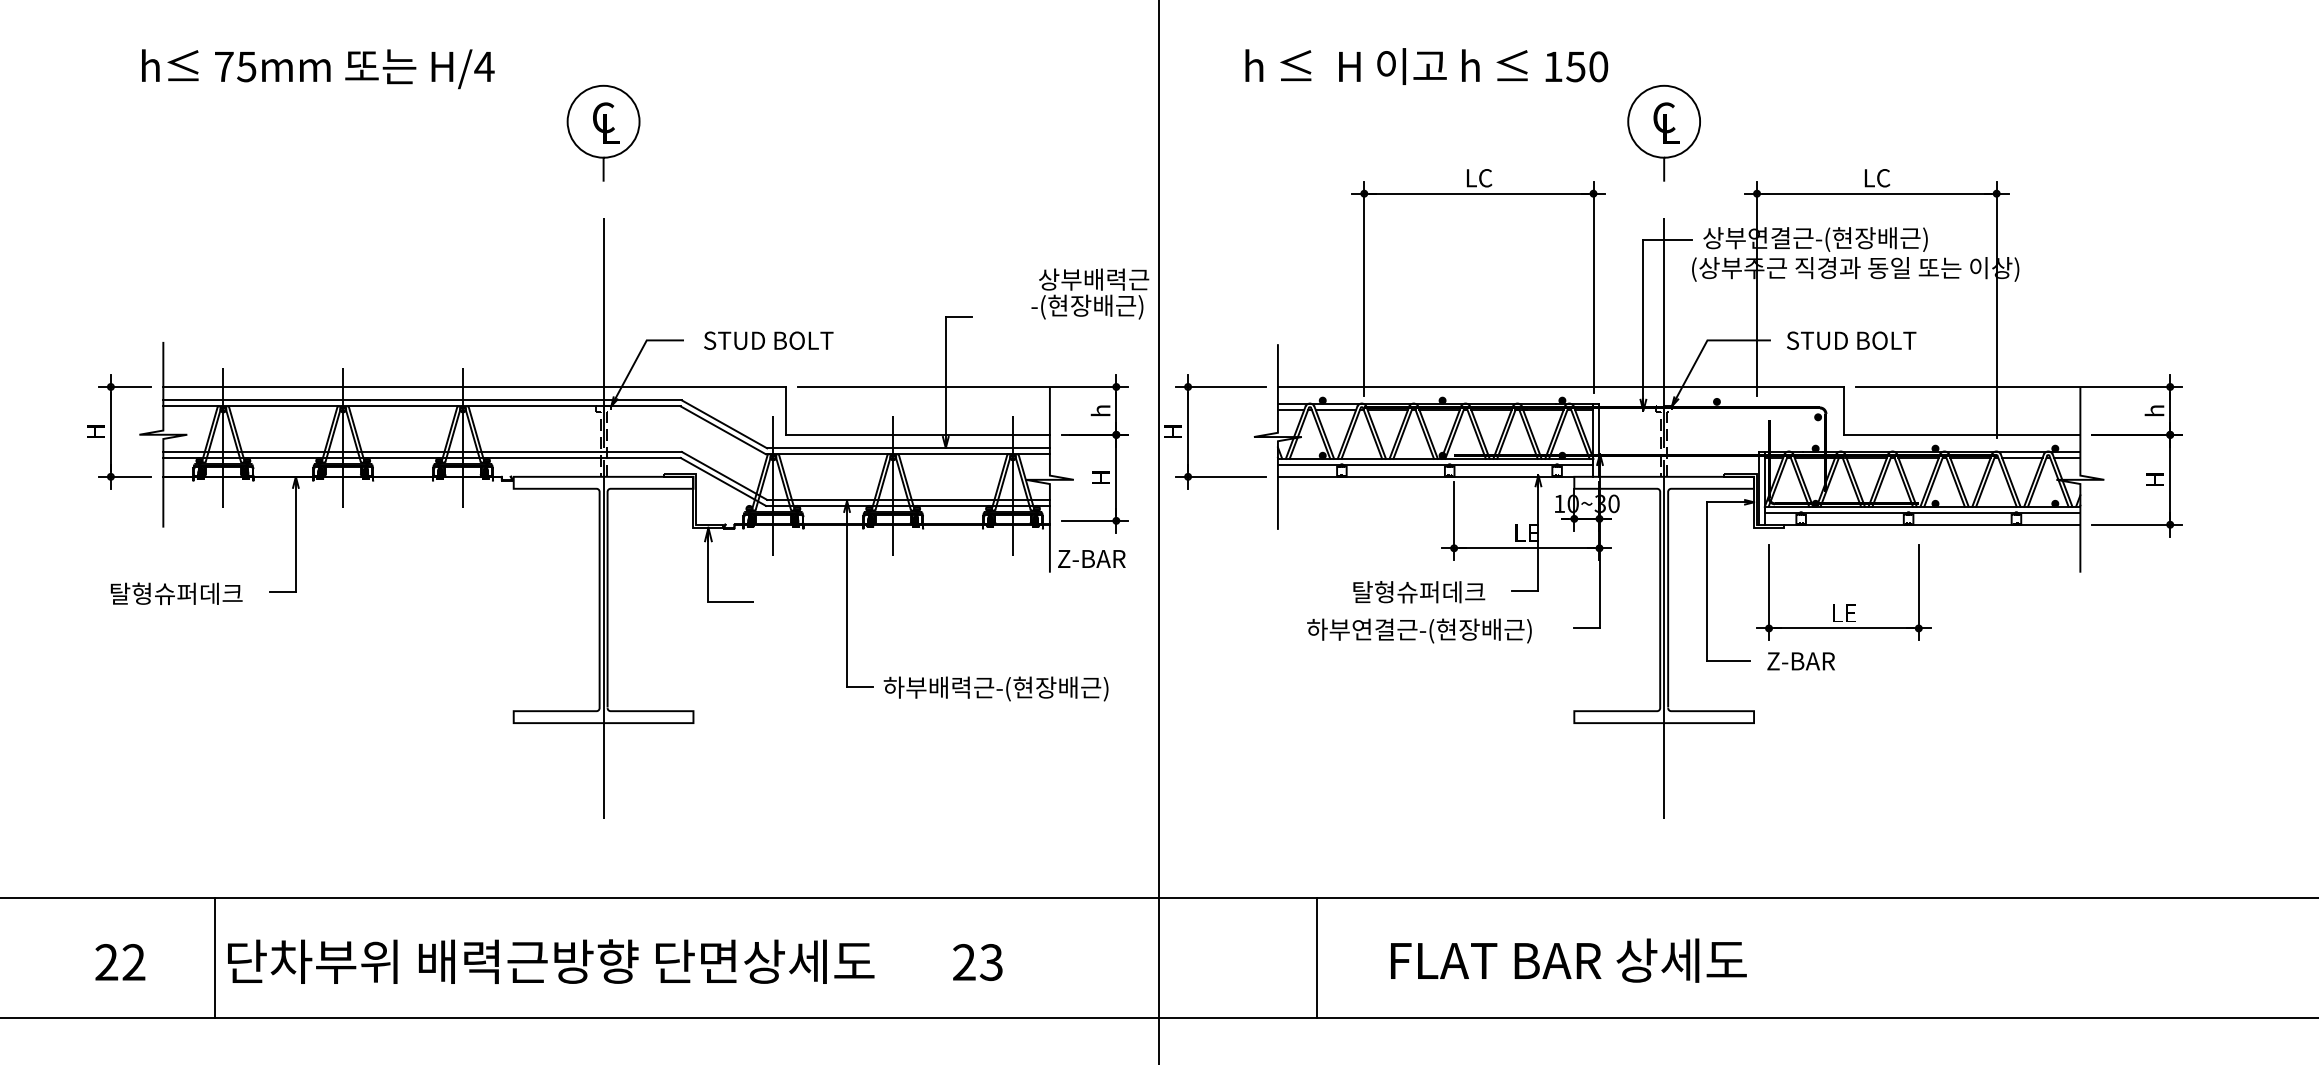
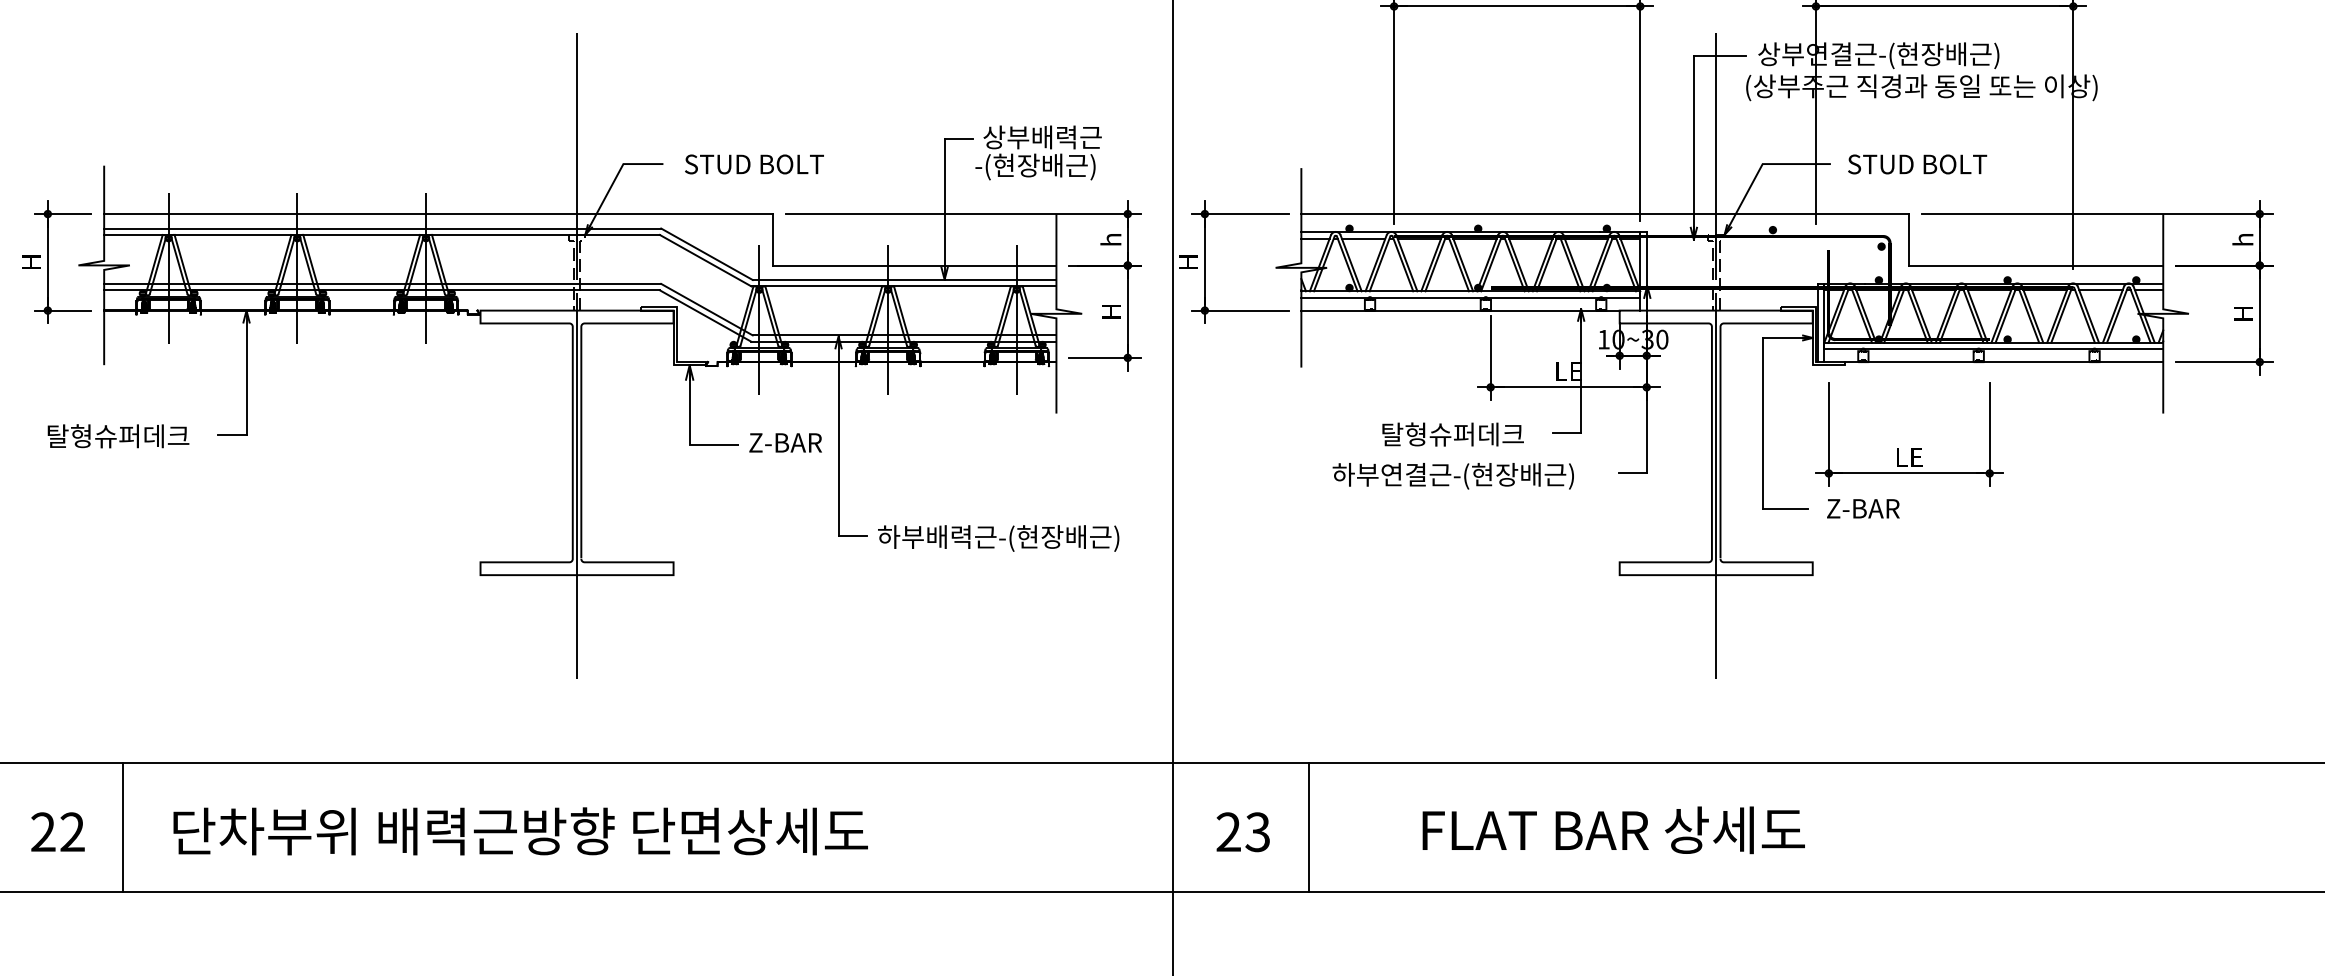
text: (1090, 293) -> (1038, 152), moved
text: (1091, 558) -> (785, 442), moved
line: (215, 957) -> (123, 826), moved
line: (1316, 957) -> (1308, 826), moved
text: (977, 962) -> (1242, 832), moved

